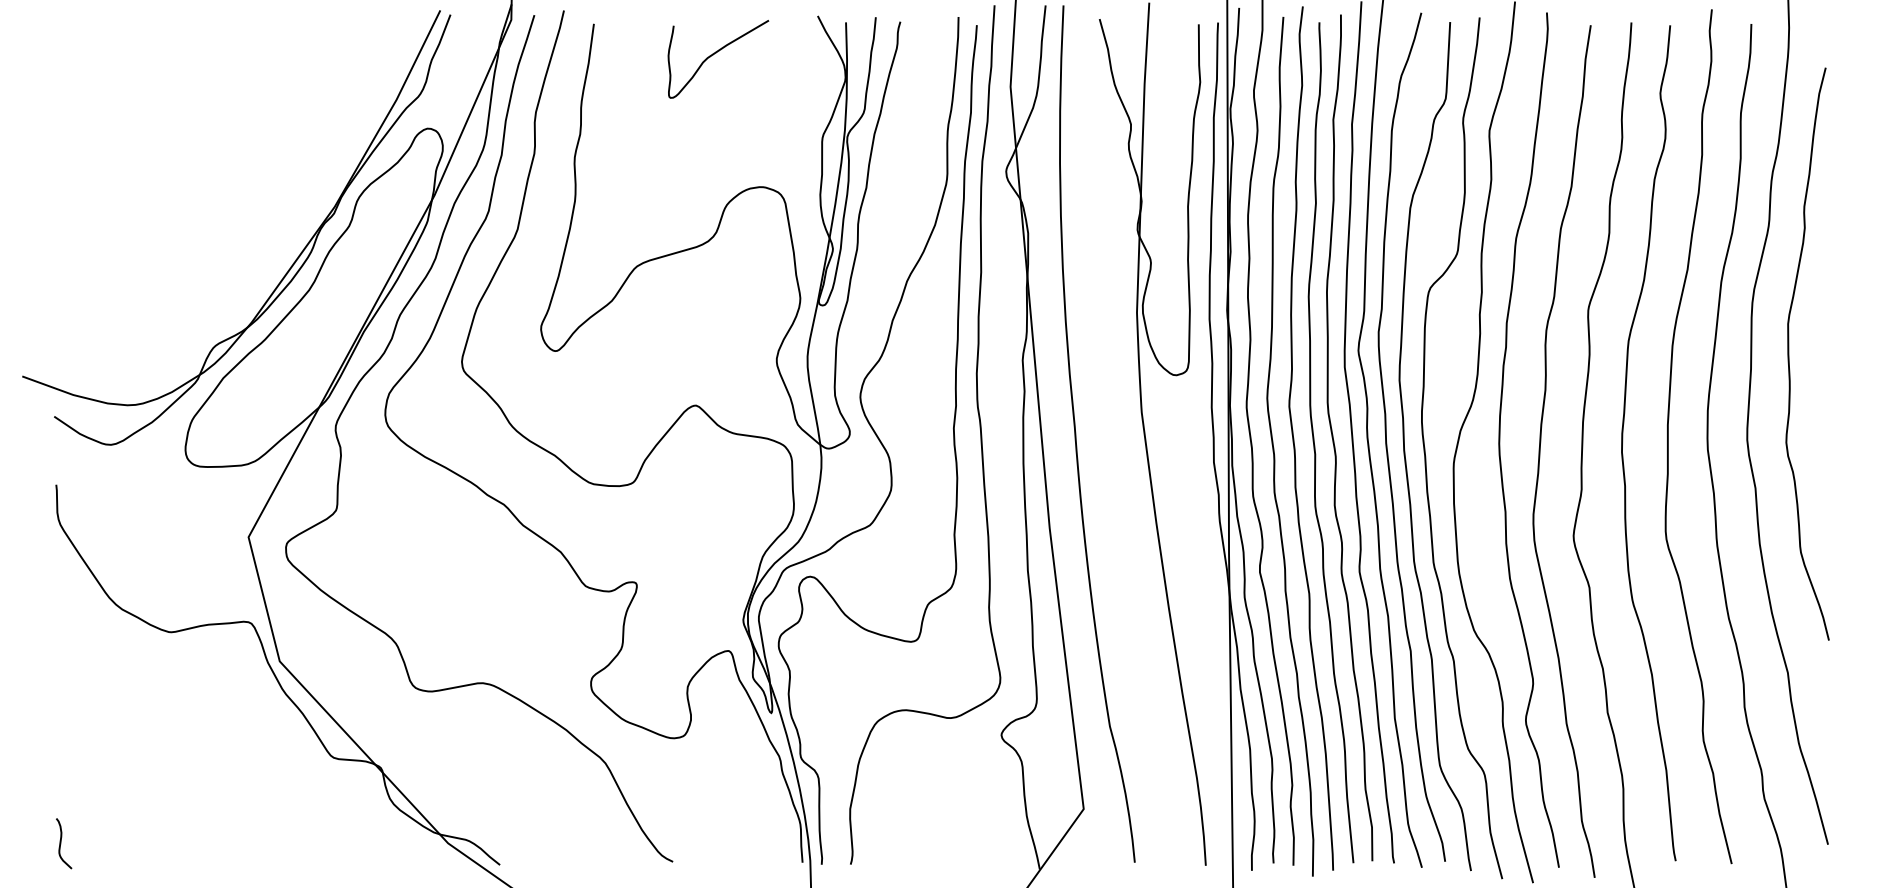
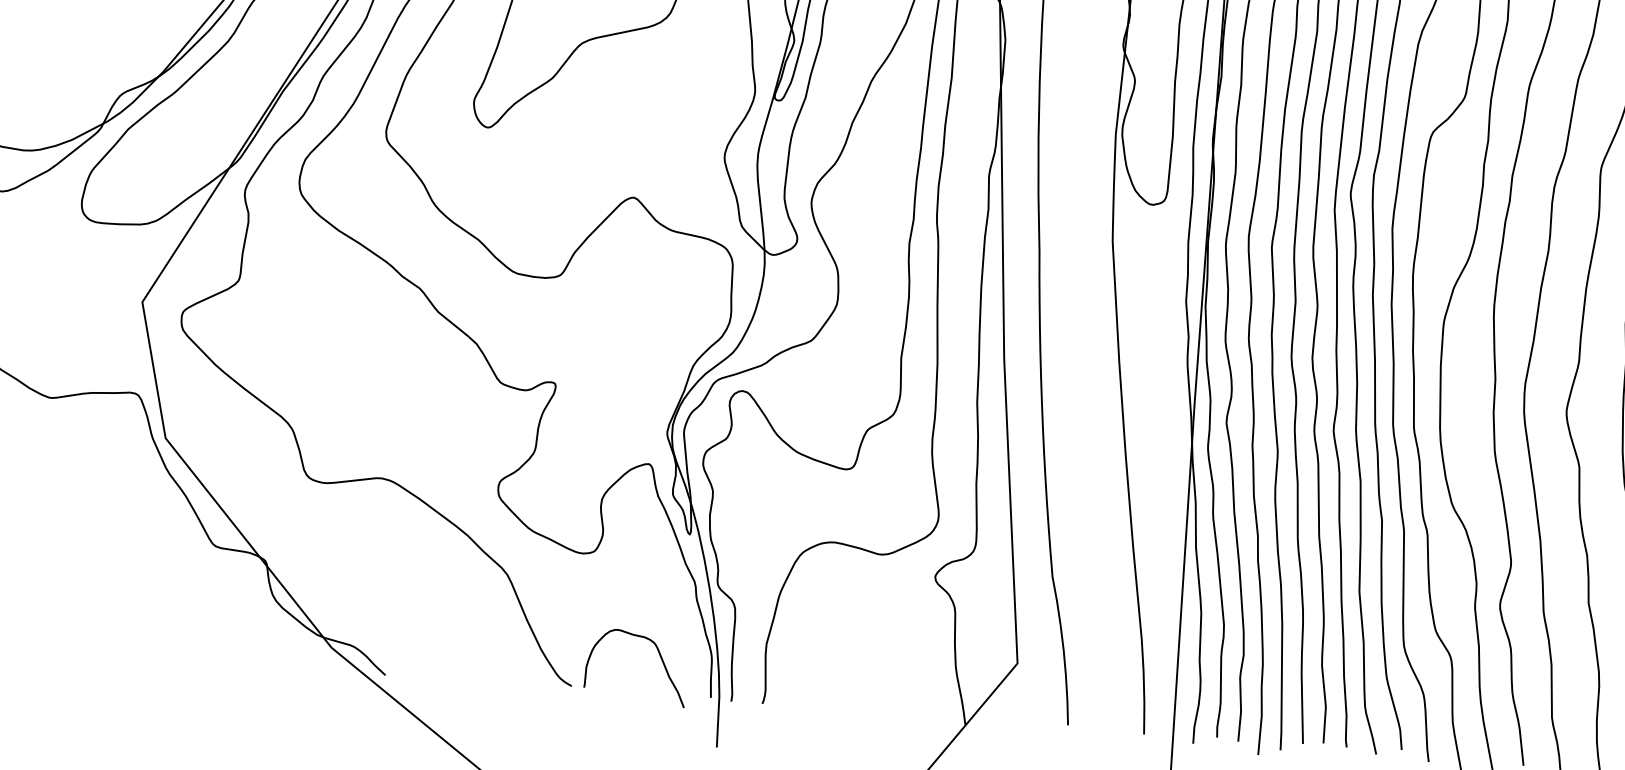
curve: (752, 828) -> (659, 656), added

